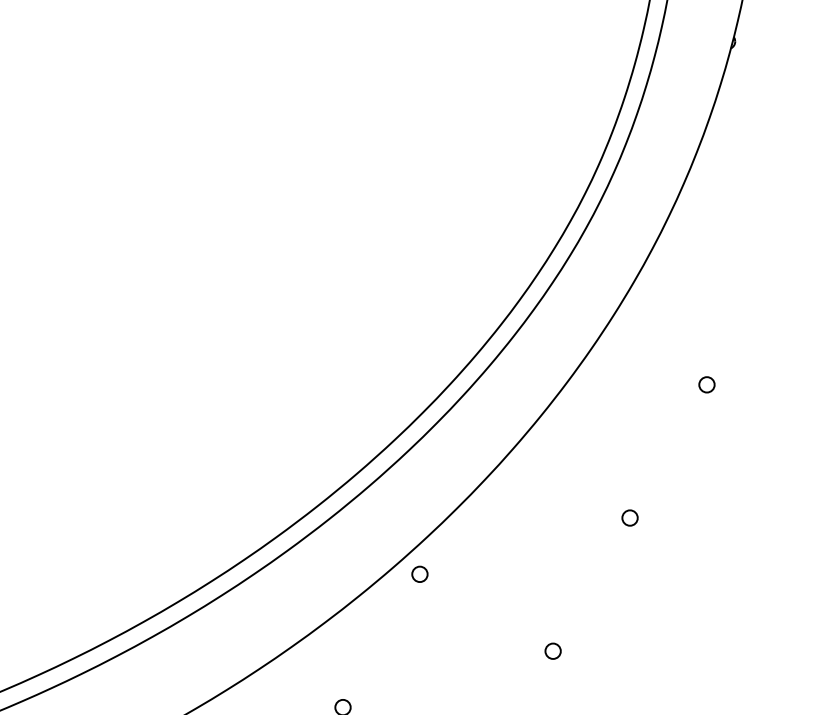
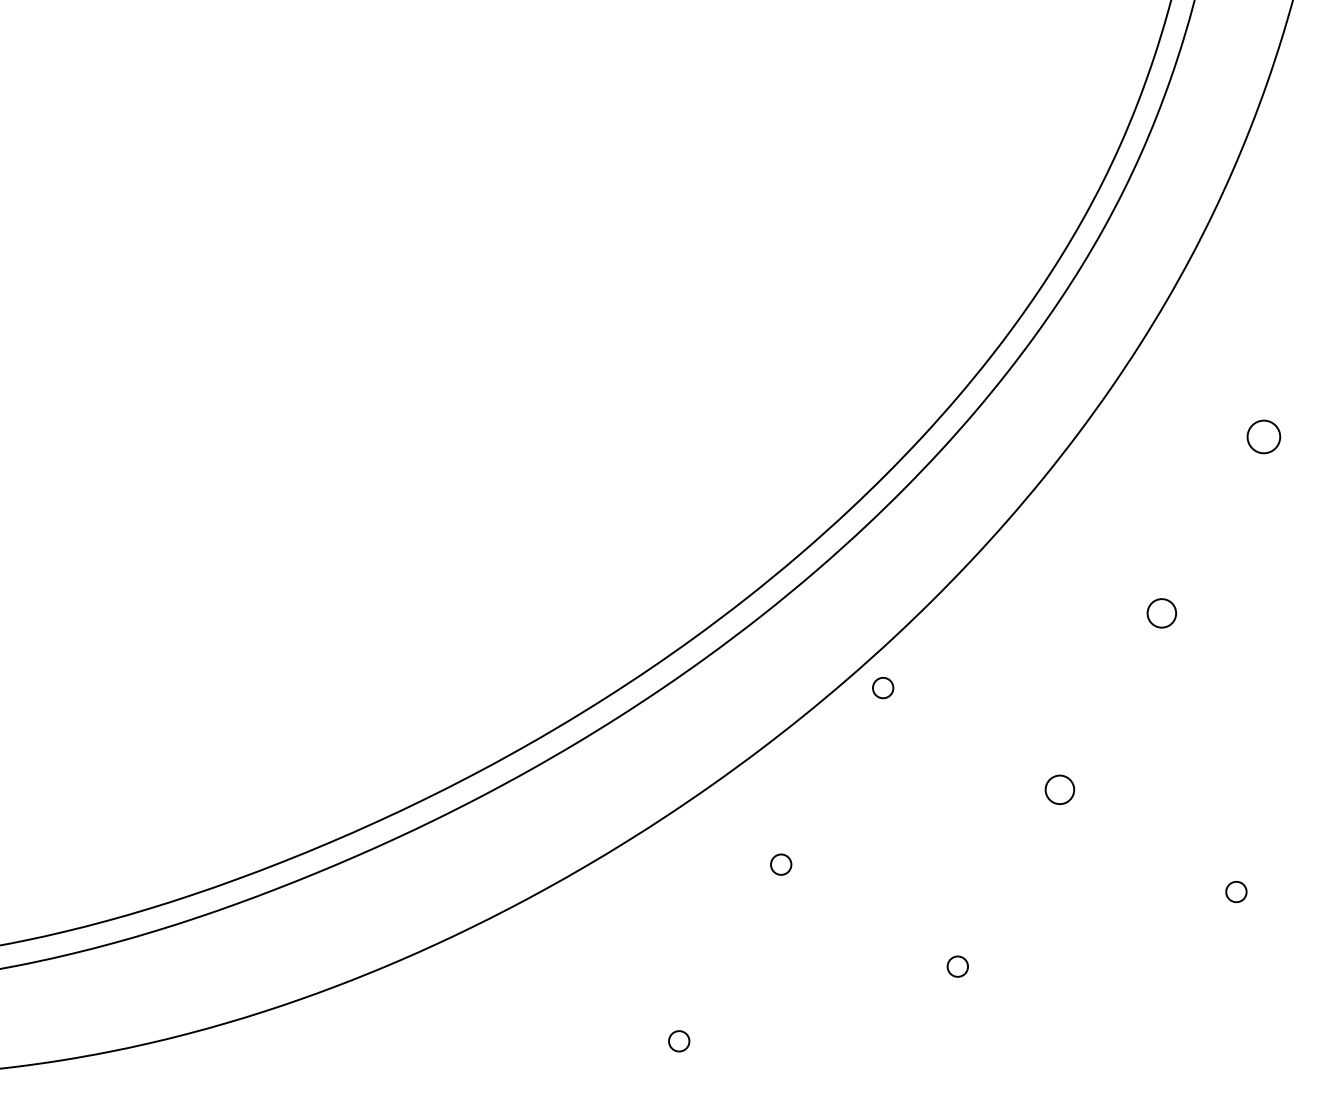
circle: (706, 384) -> (1263, 436), size x1.6
circle: (629, 518) -> (1161, 613), size x1.4
circle: (552, 651) -> (1059, 790), size x1.4

